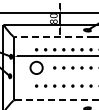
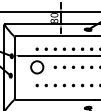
line: (54, 37) -> (55, 36), dashed -> solid
line: (55, 100) -> (56, 99), dashed -> solid

